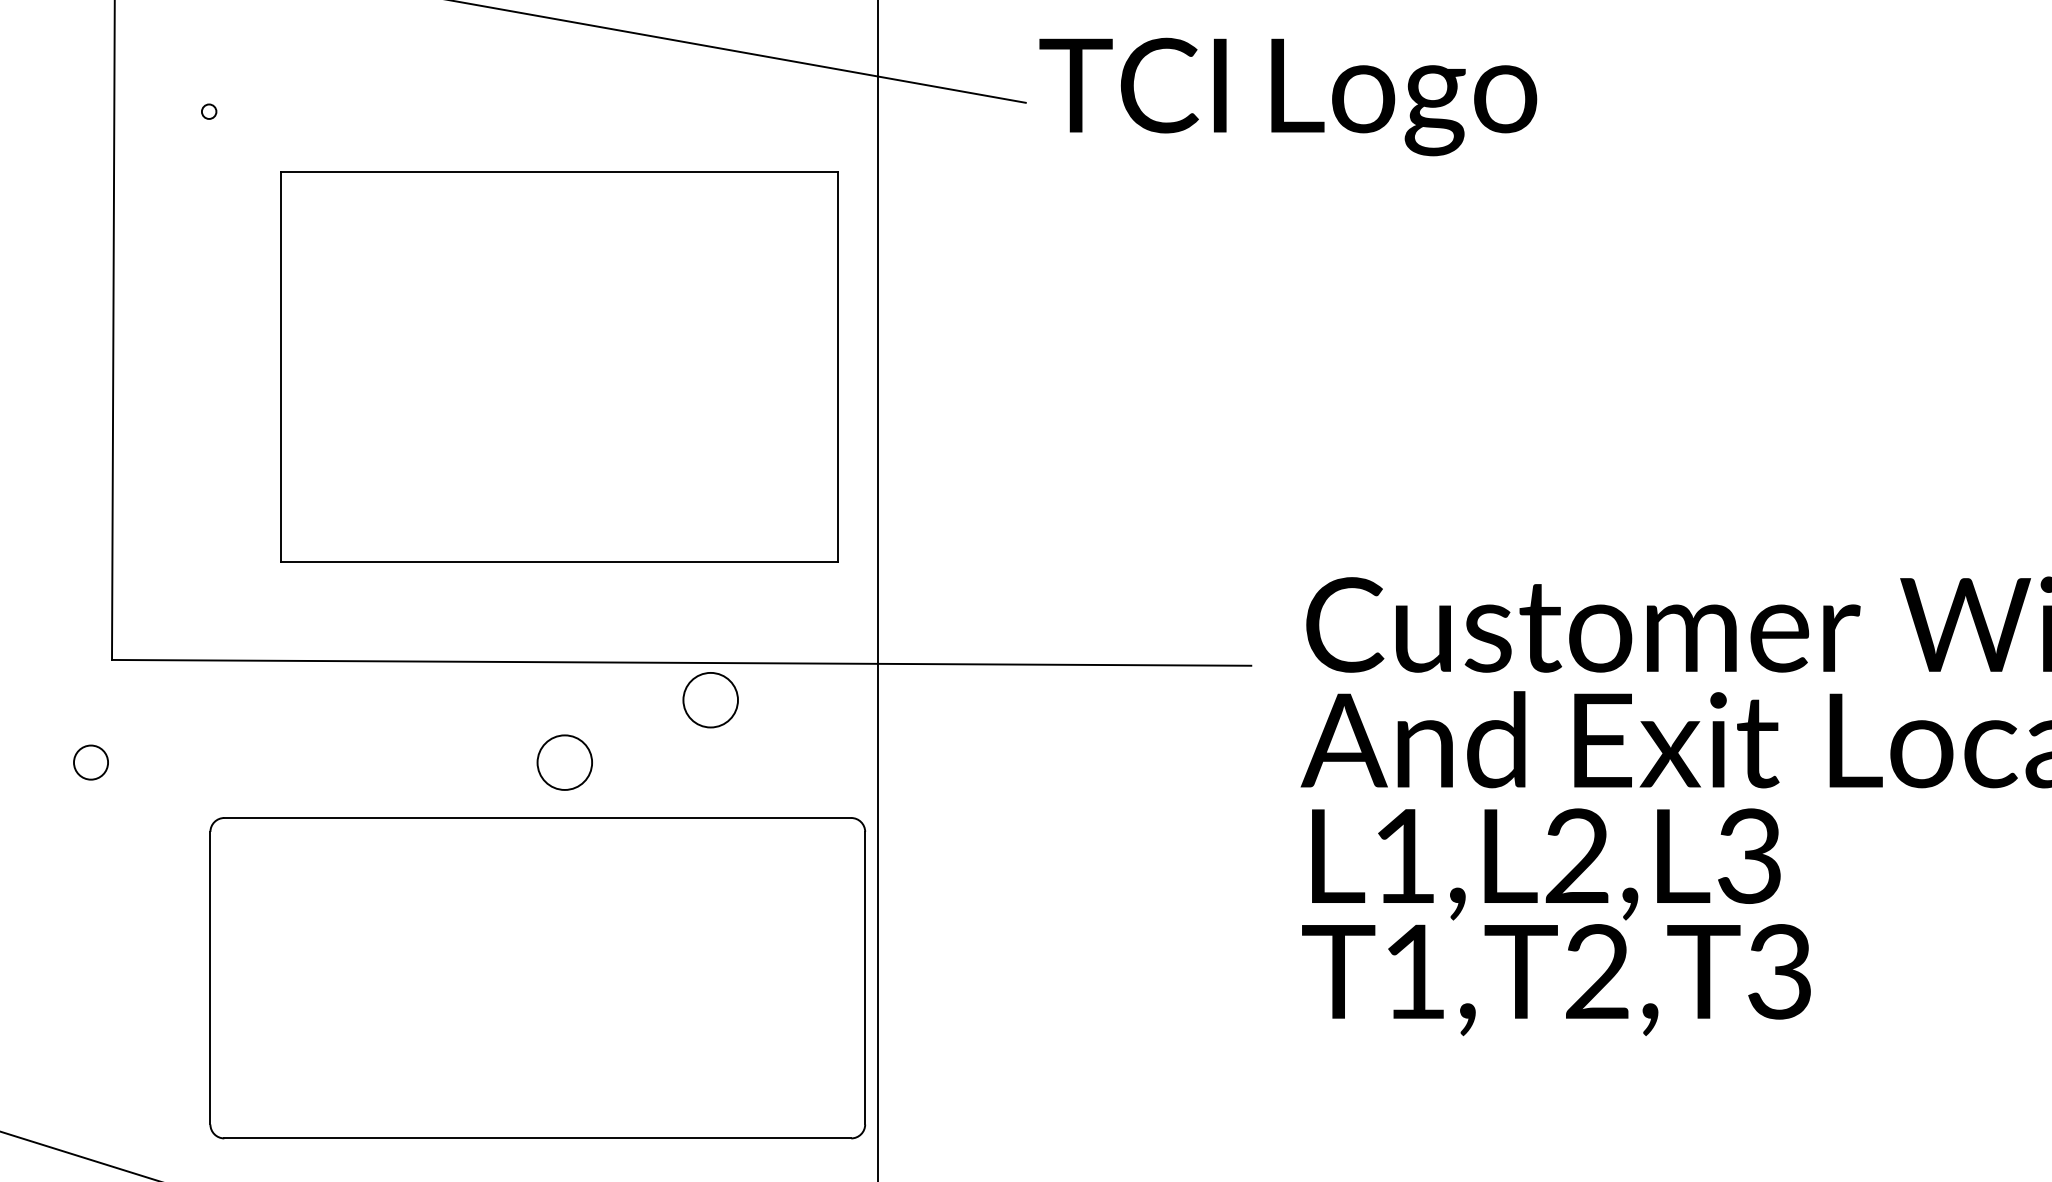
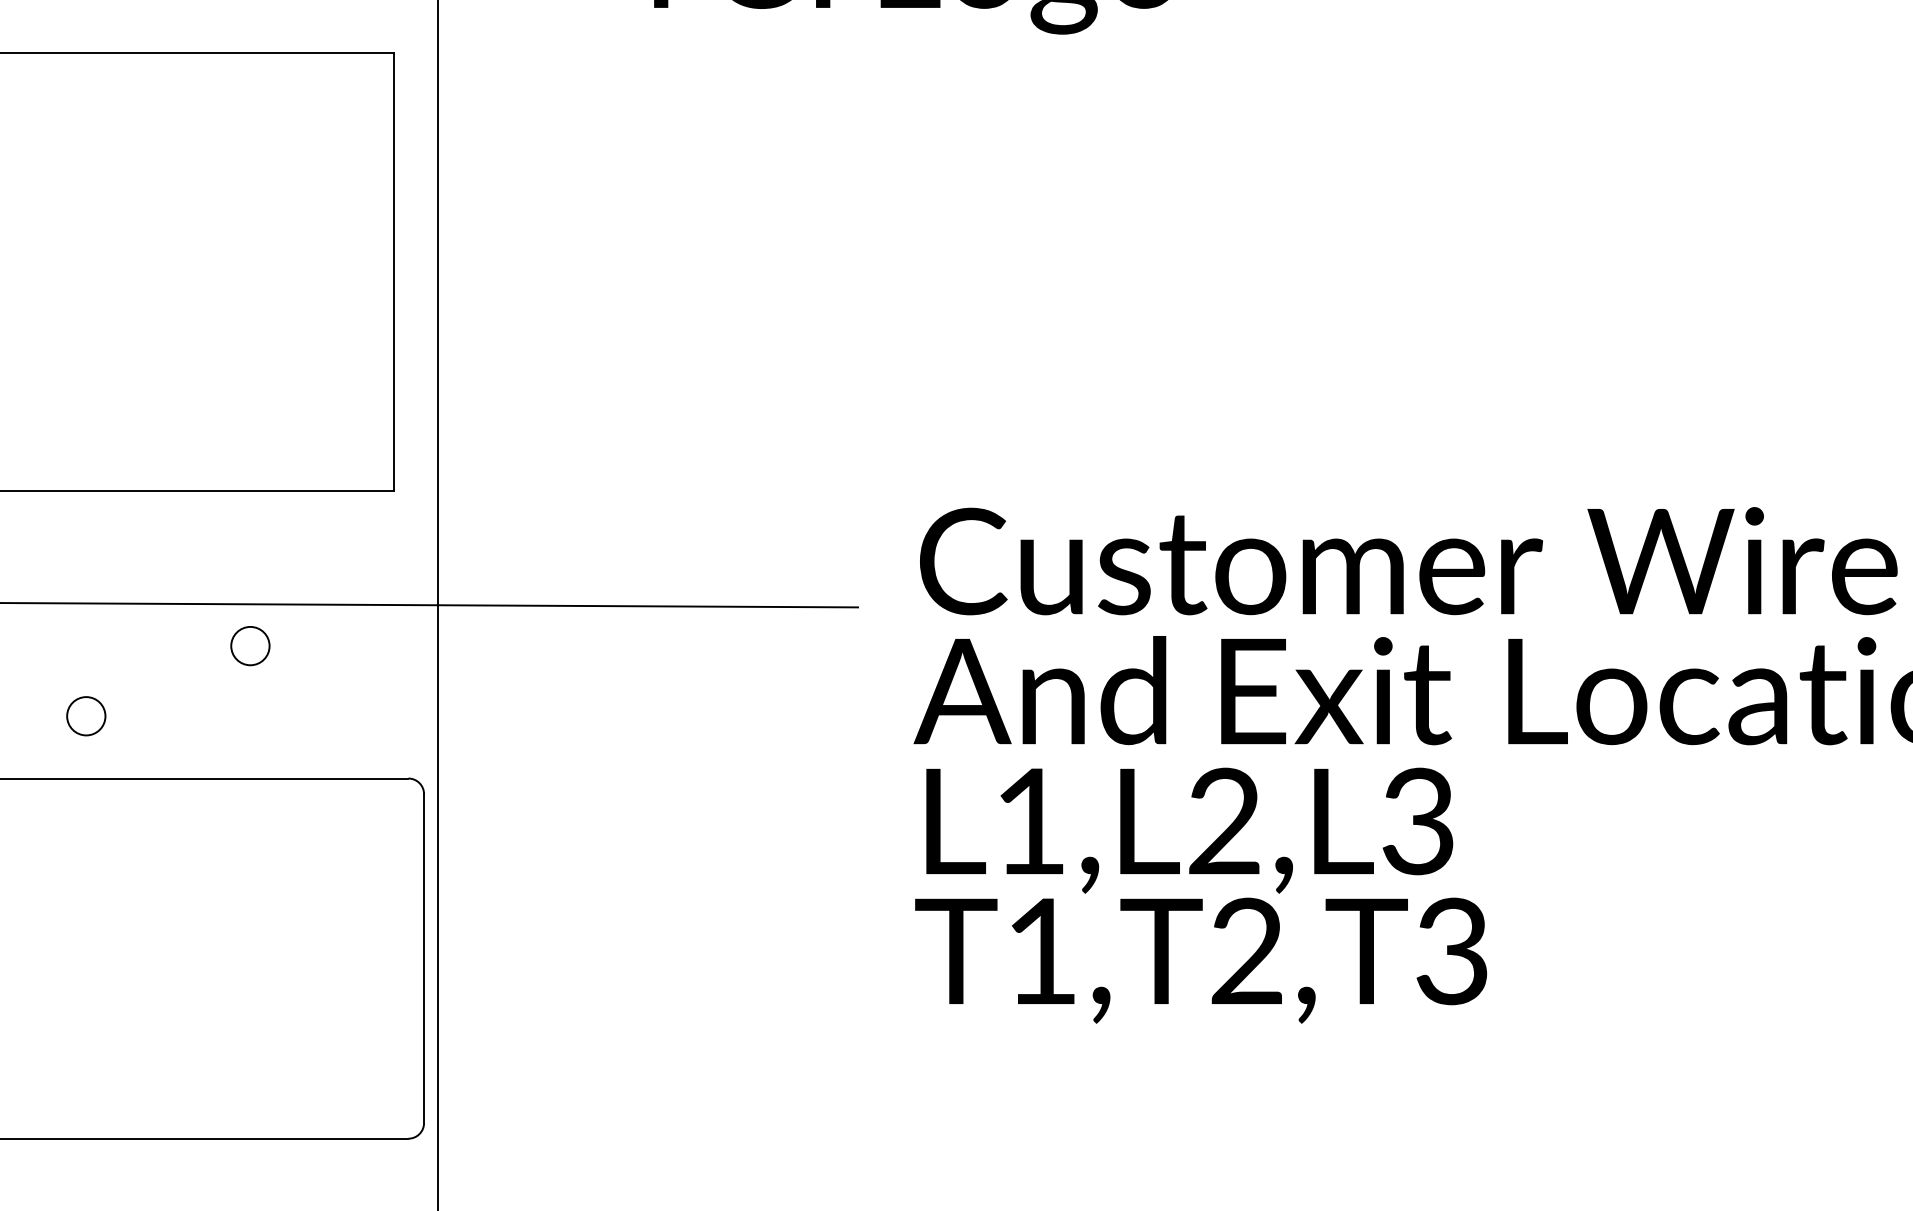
circle: (710, 700) -> (250, 646), size x0.62
circle: (564, 762) -> (86, 716), size x0.62

